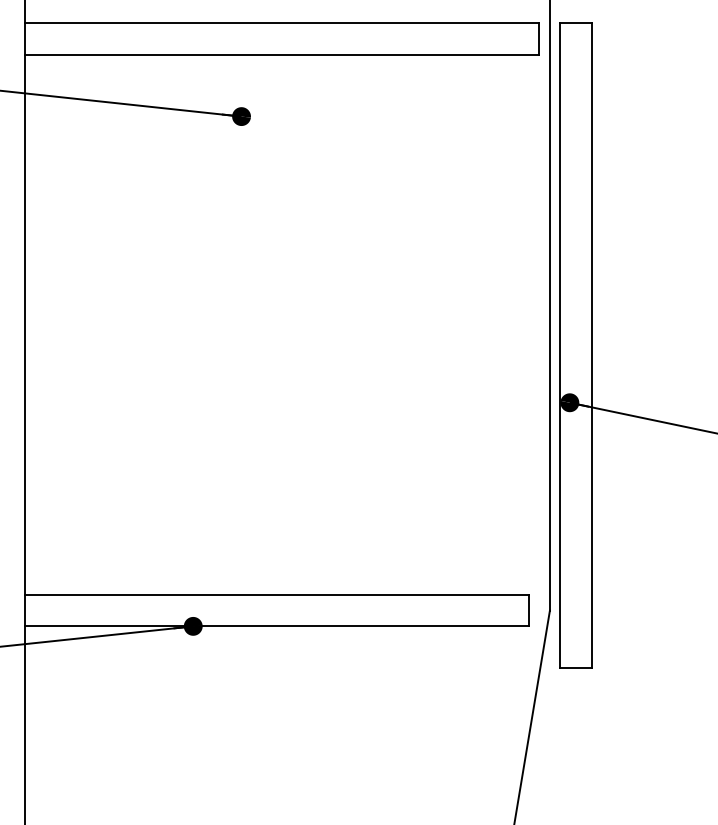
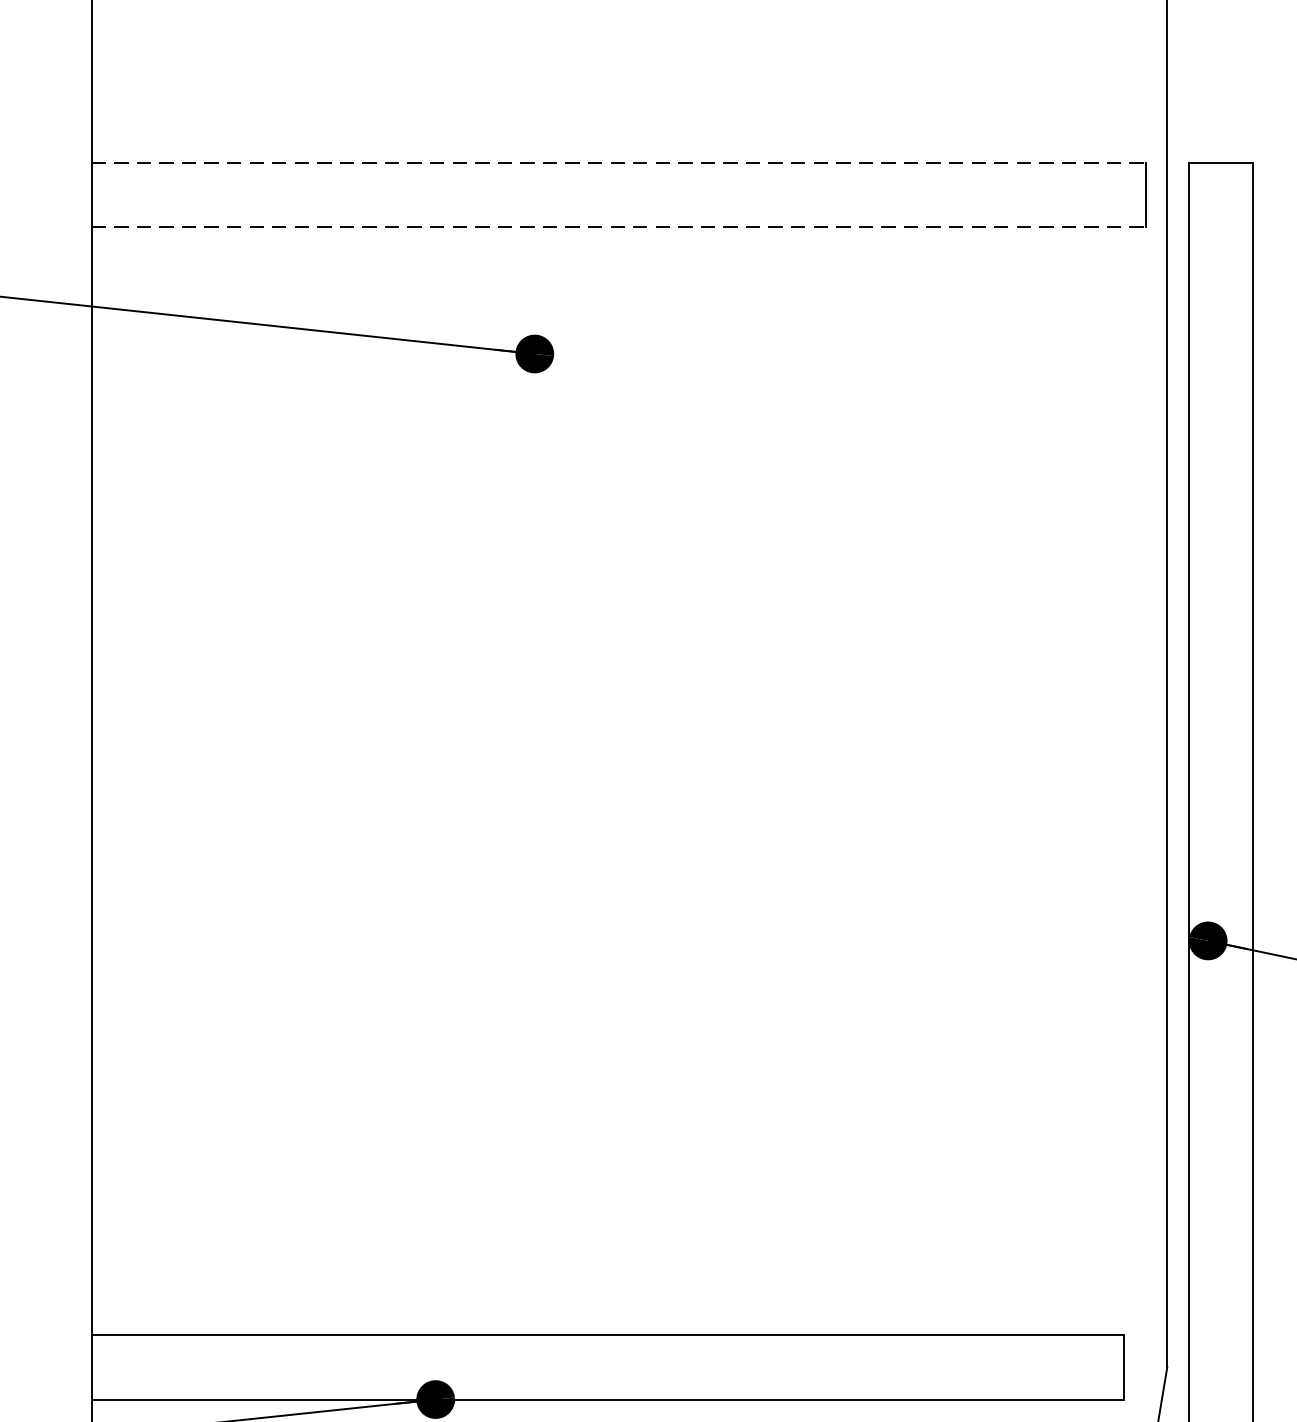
line: (282, 23) -> (618, 163), solid -> dashed
line: (282, 54) -> (618, 226), solid -> dashed

